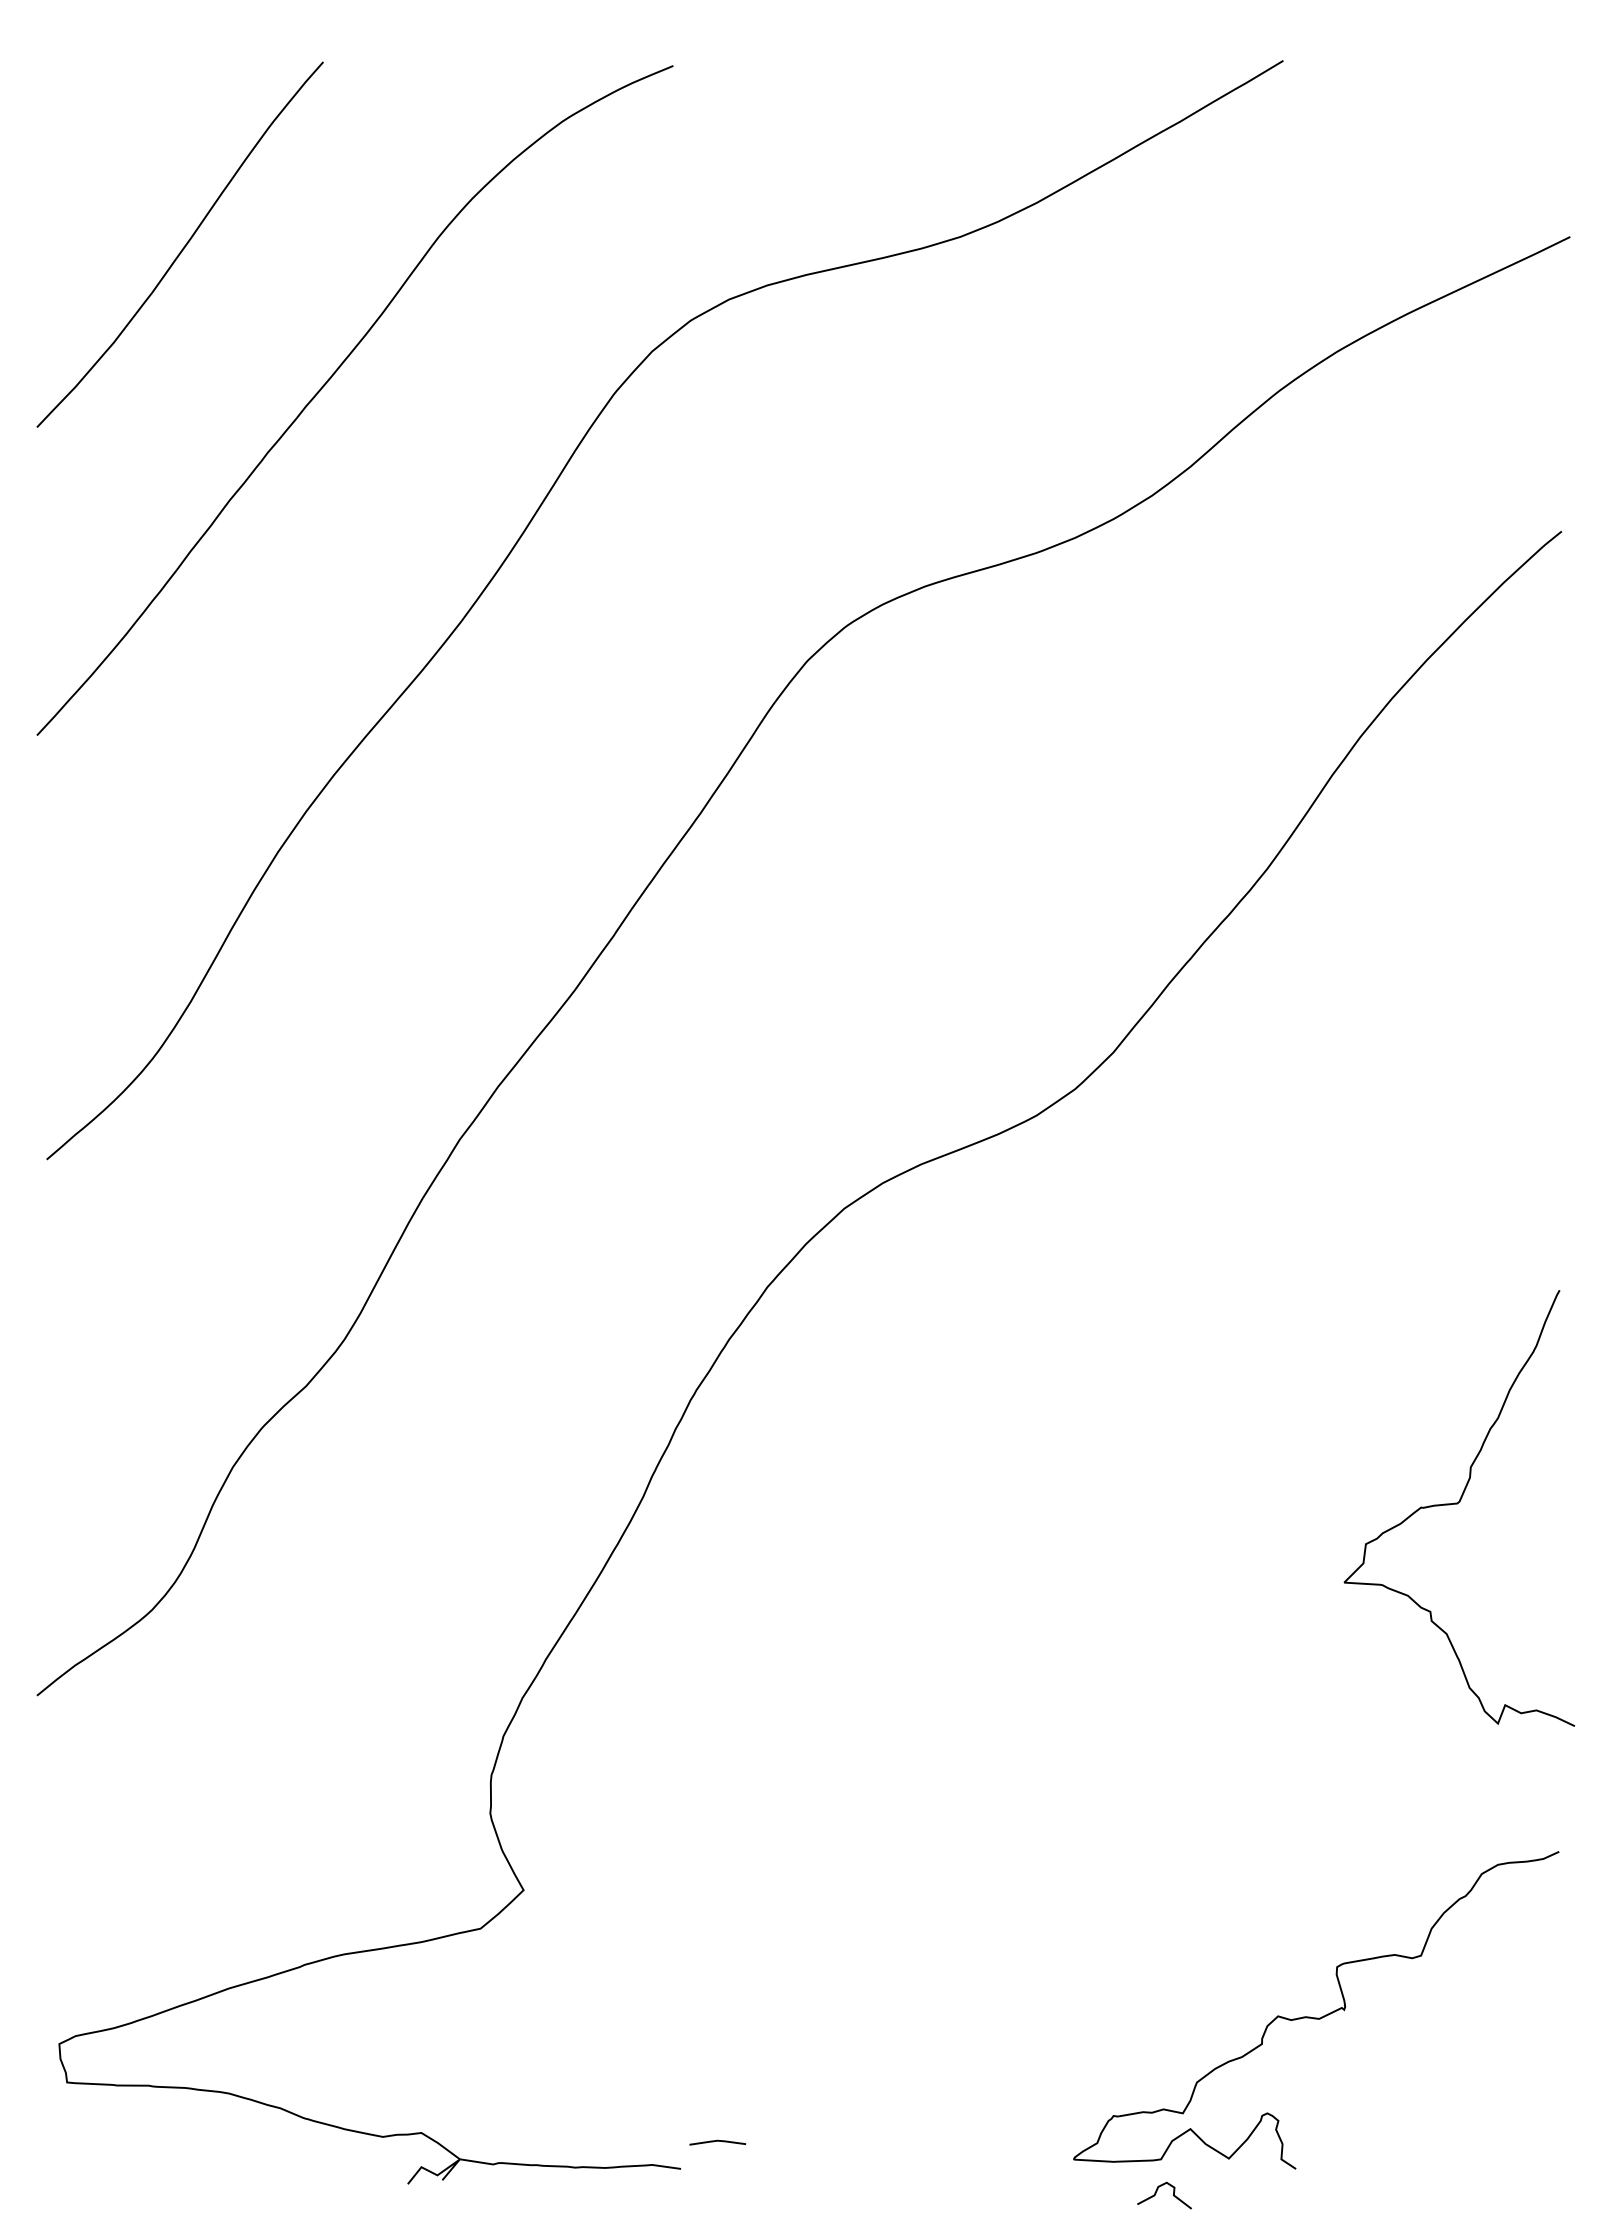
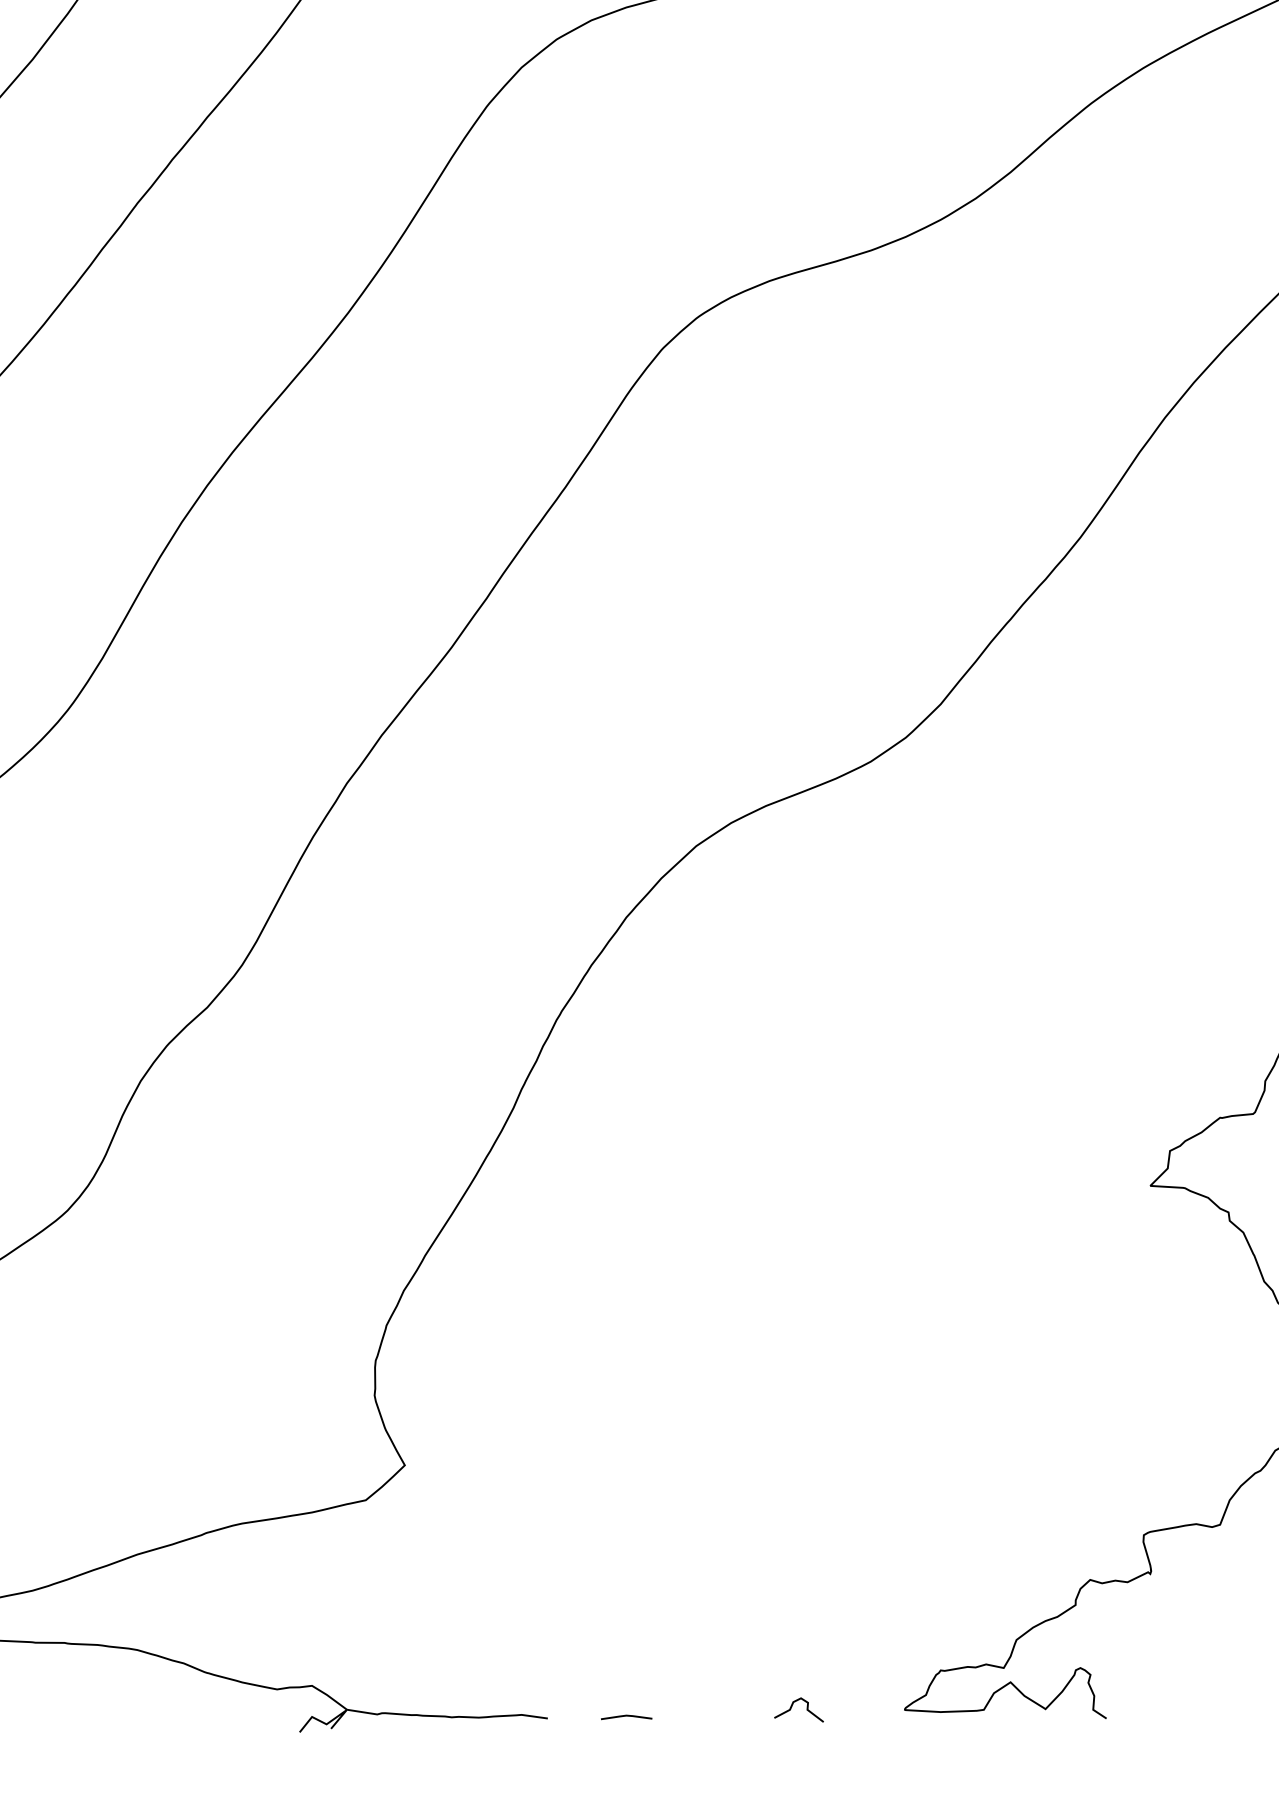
line: (717, 2141) -> (626, 1716), moved
curve: (1157, 2191) -> (792, 1706), moved

